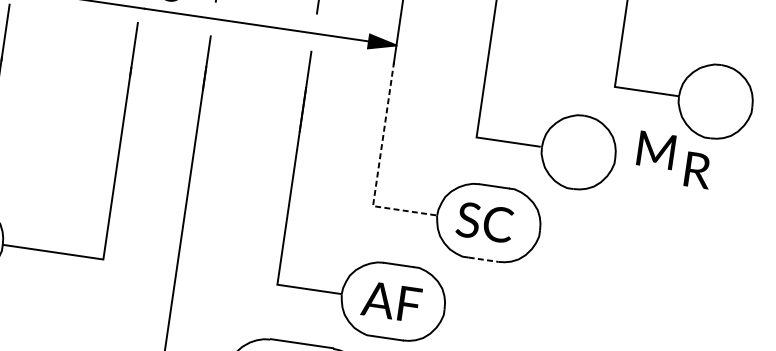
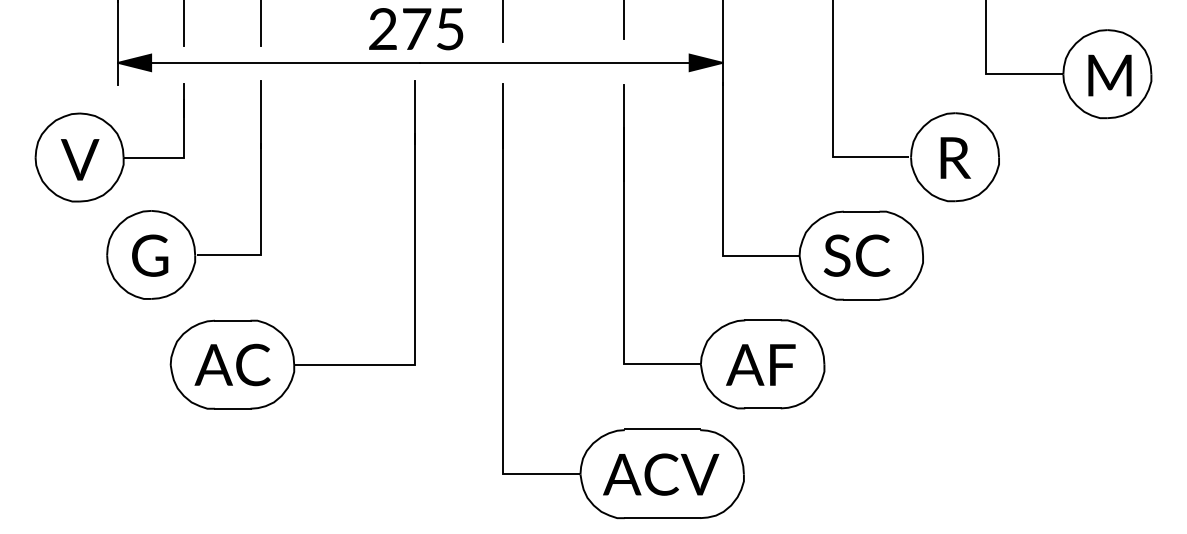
text: (655, 150) -> (1109, 75), moved
line: (378, 165) -> (722, 207), dashed -> solid
text: (698, 170) -> (955, 157), moved
line: (483, 259) -> (861, 299), dashed -> solid

